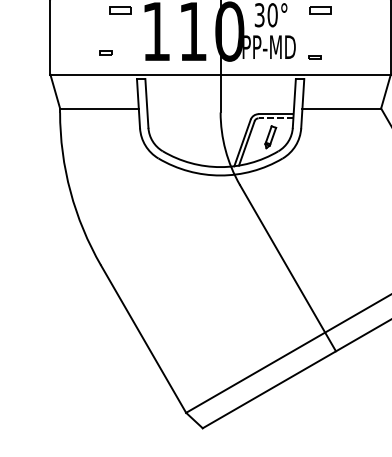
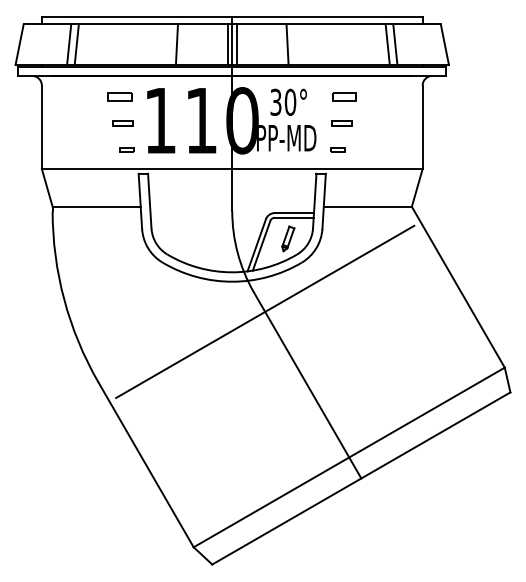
part: (122, 34) -> (122, 123), added
part: (318, 34) -> (341, 123), added
part: (105, 52) -> (126, 149), moved
line: (275, 118) -> (293, 217), dashed -> solid
line: (250, 202) -> (265, 311), added

